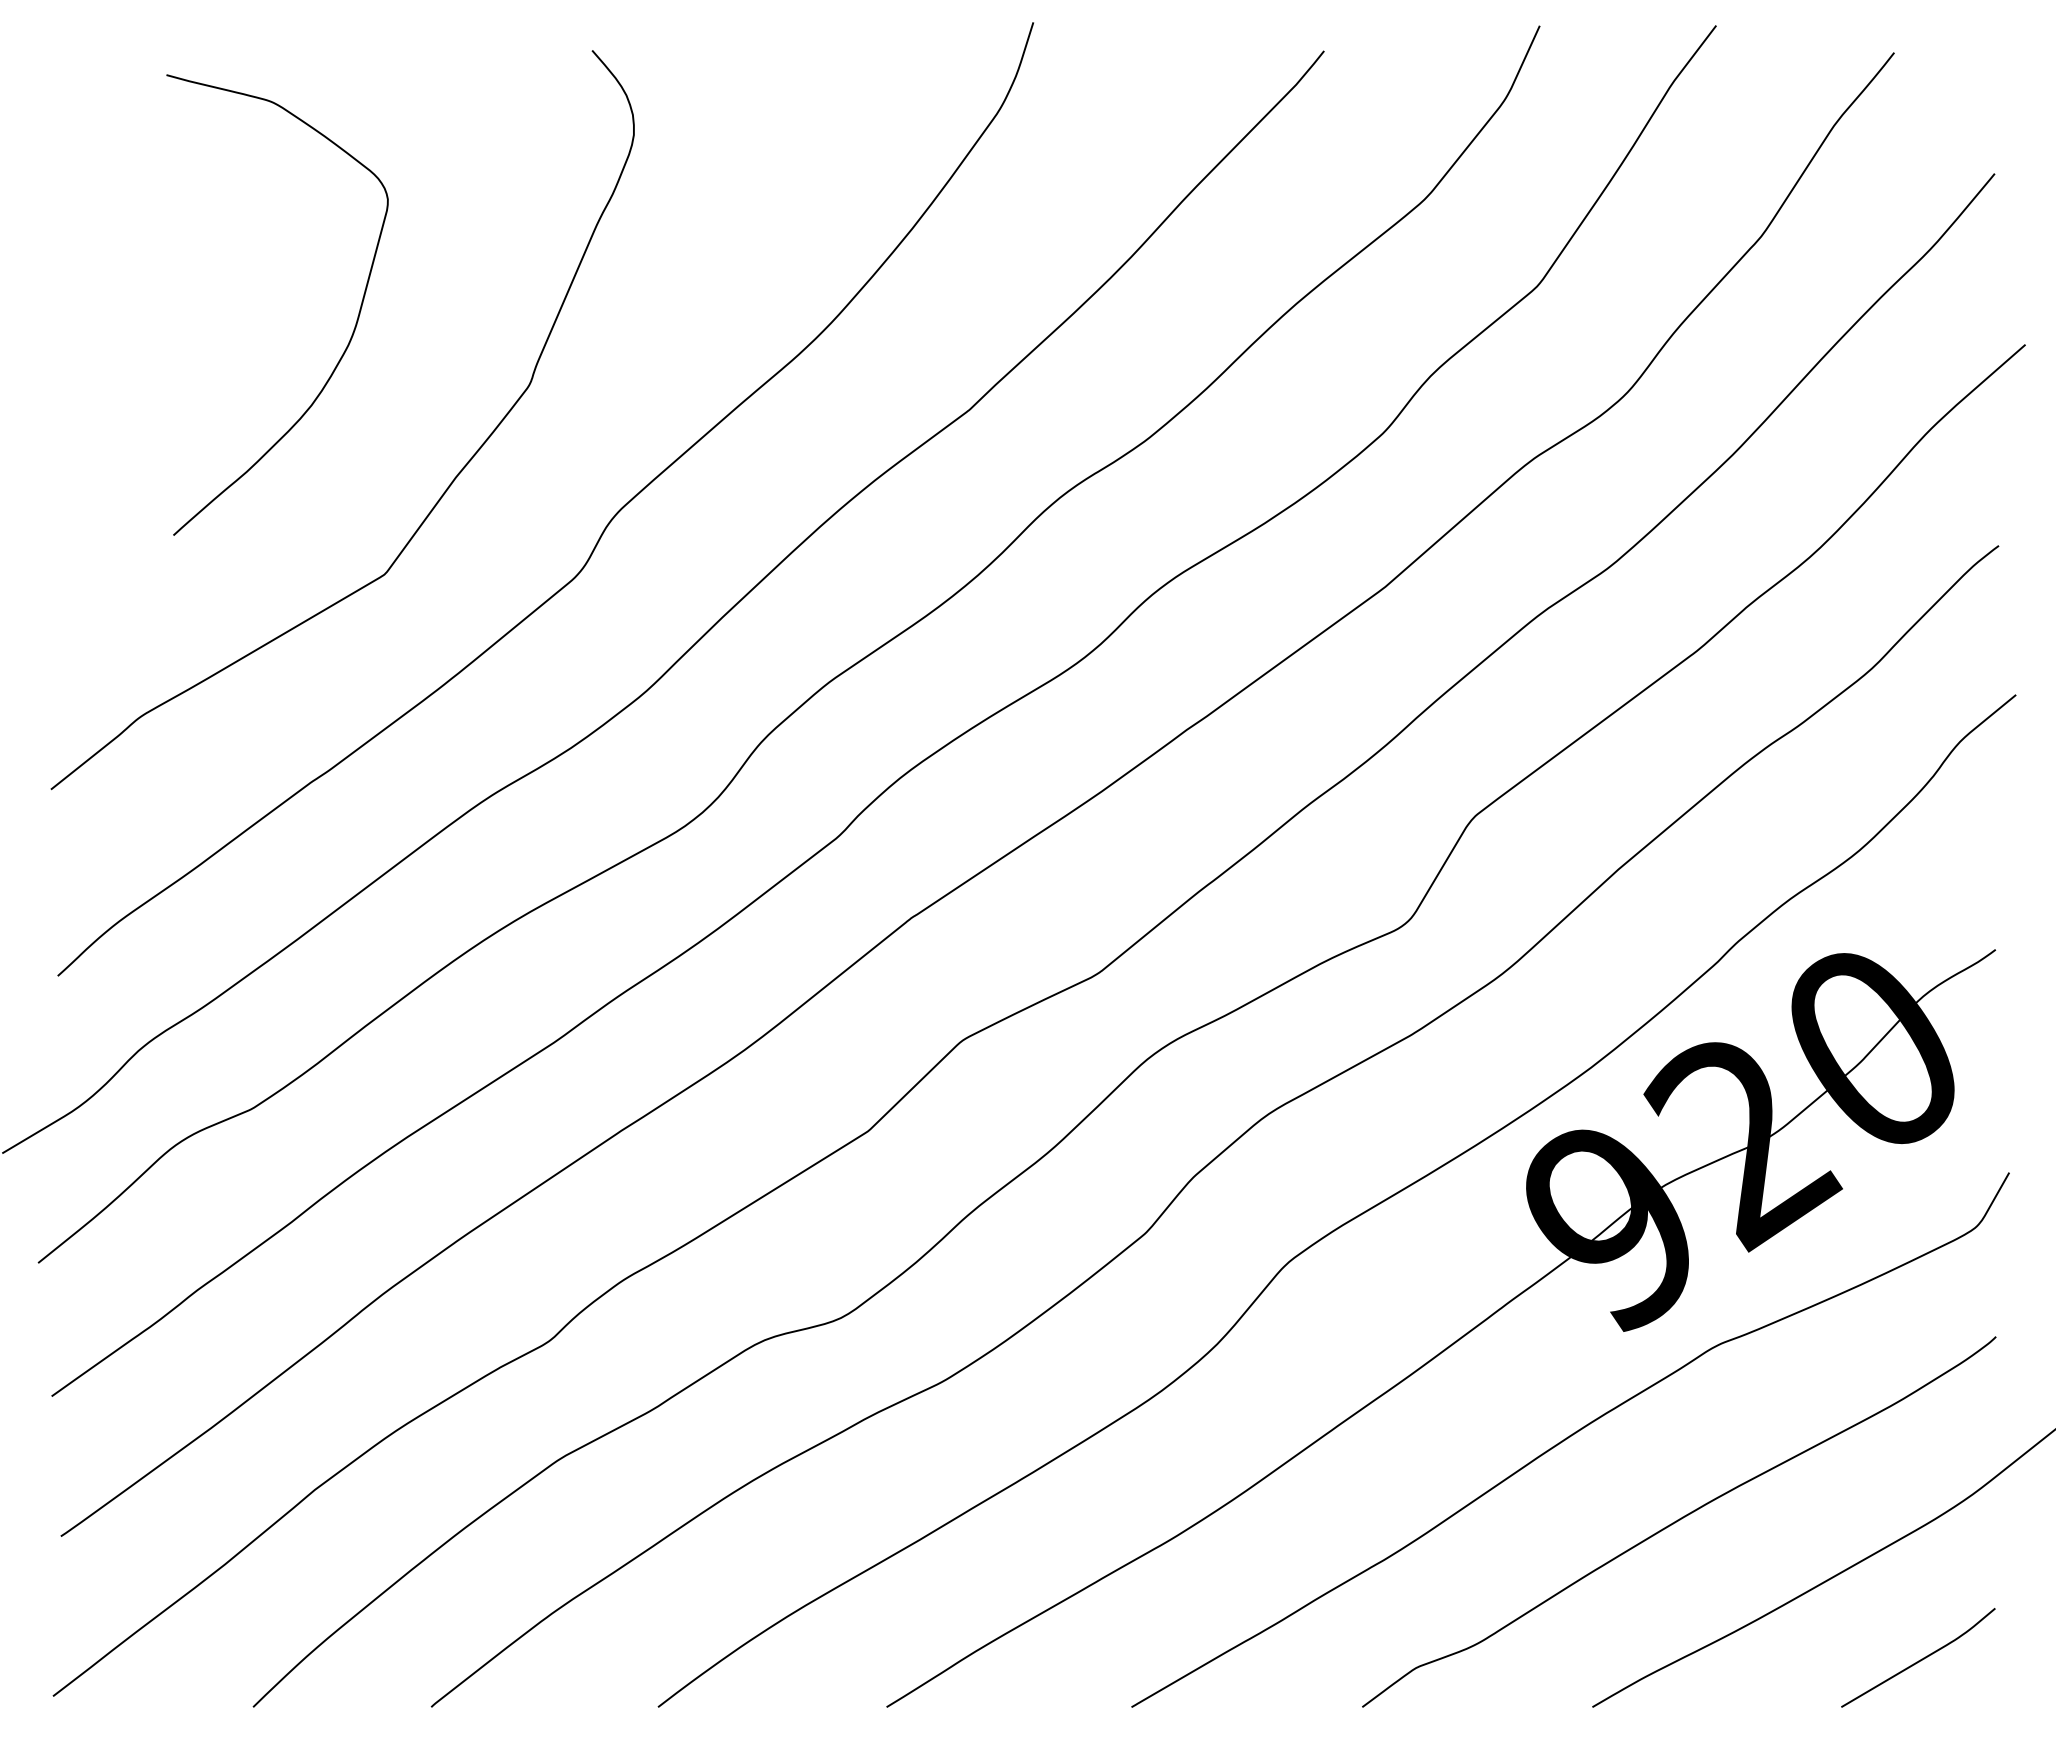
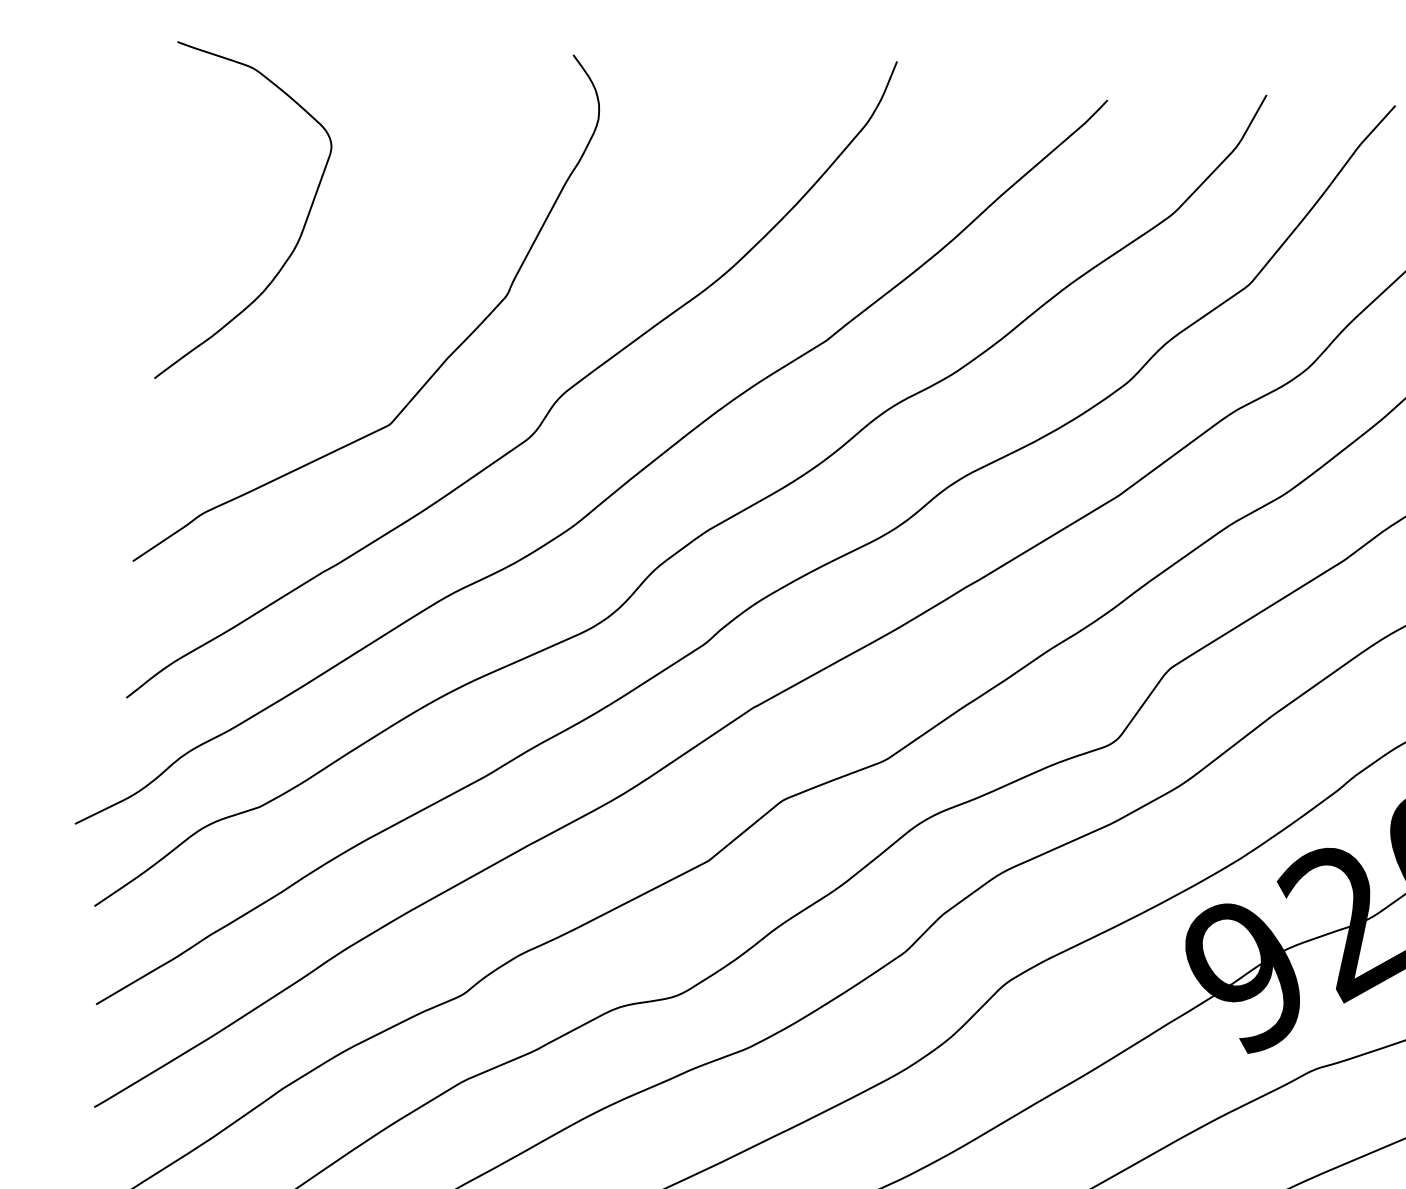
curve: (353, 329) -> (298, 239), moved

